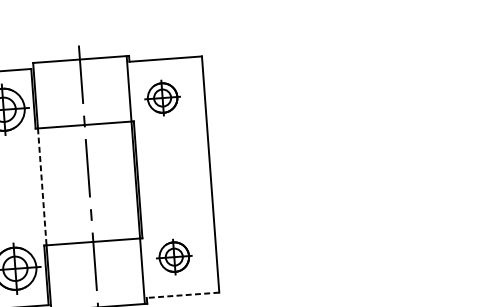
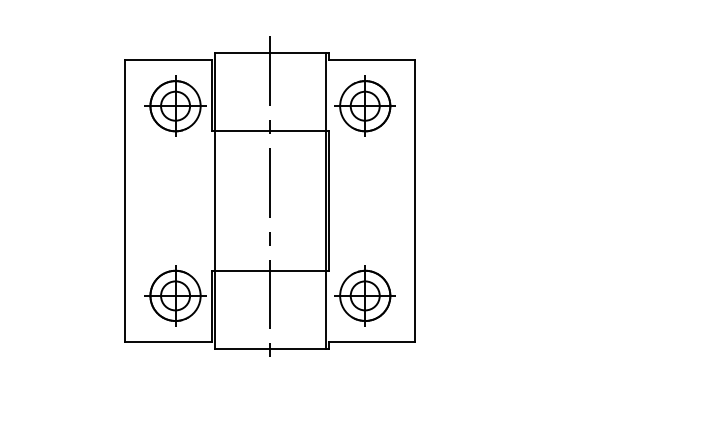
part: (162, 97) -> (364, 105), size x1.43
line: (42, 187) -> (214, 201), dashed -> solid
part: (173, 256) -> (364, 295), size x1.43
line: (182, 294) -> (371, 341), dashed -> solid

